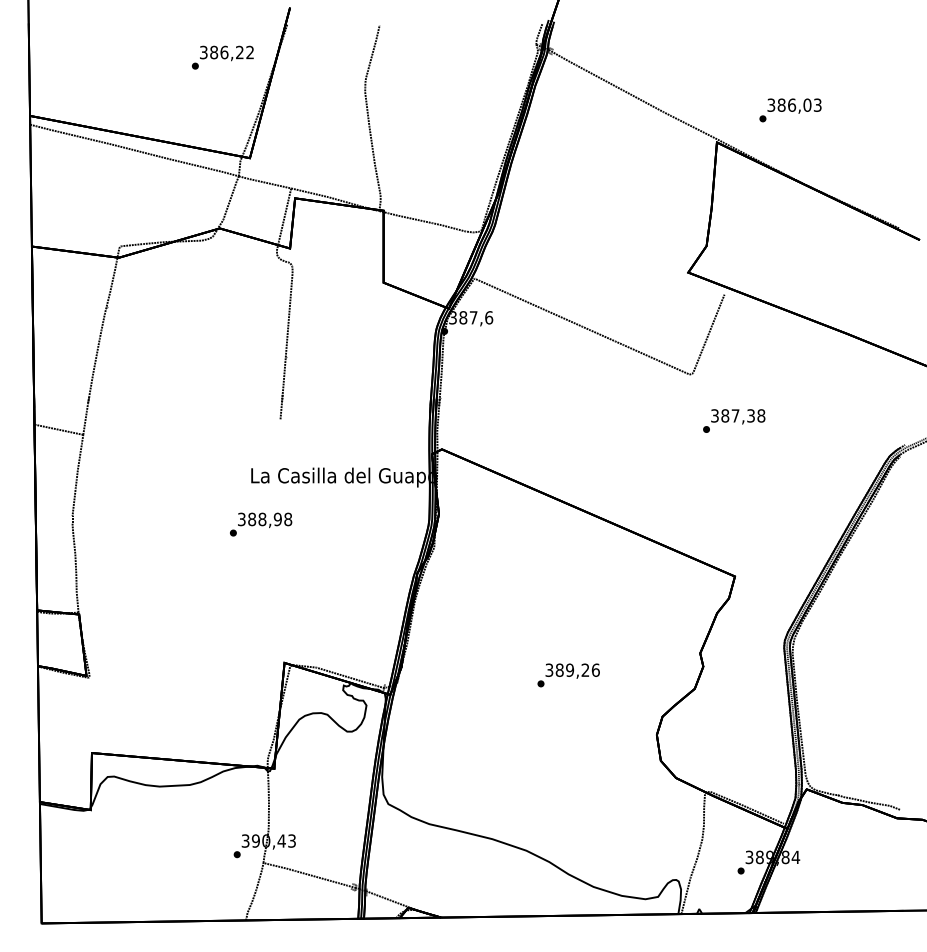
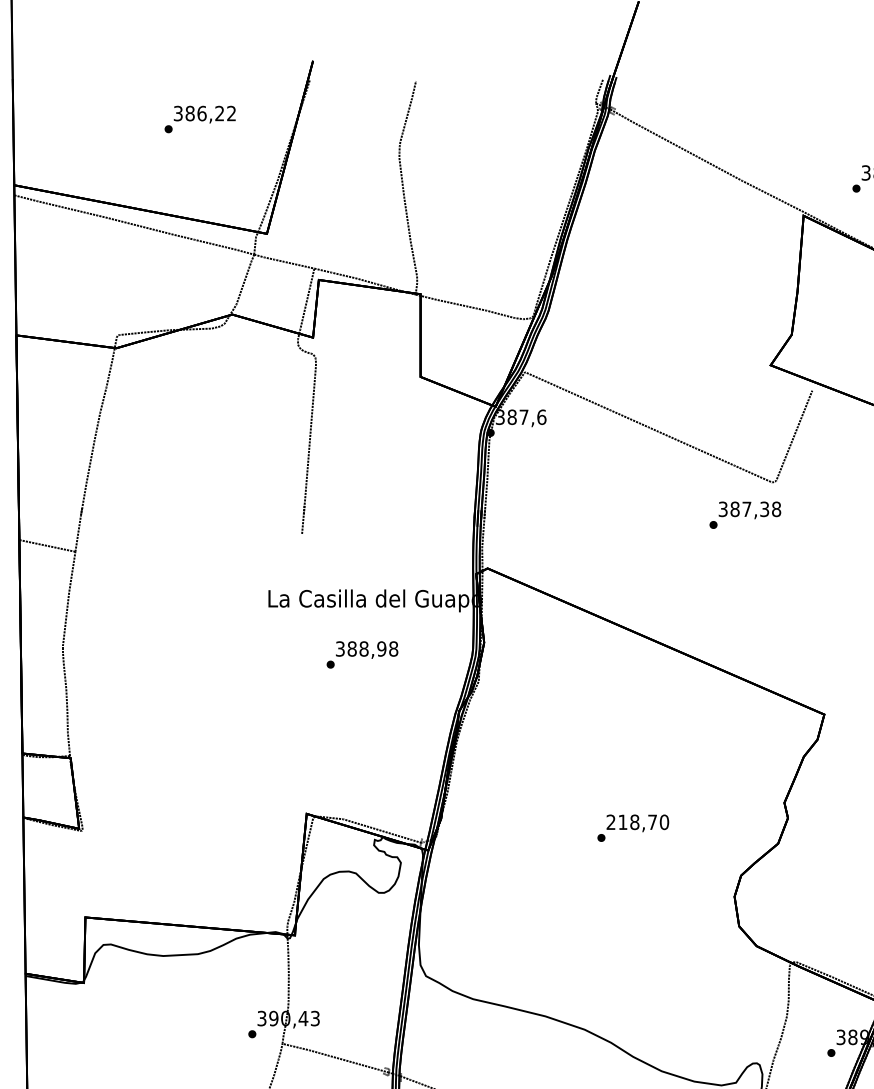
text: (222, 57) -> (199, 119), moved
text: (734, 420) -> (745, 514), moved
text: (261, 524) -> (362, 654), moved
text: (572, 669) -> (637, 821), 389,26 -> 218,70

